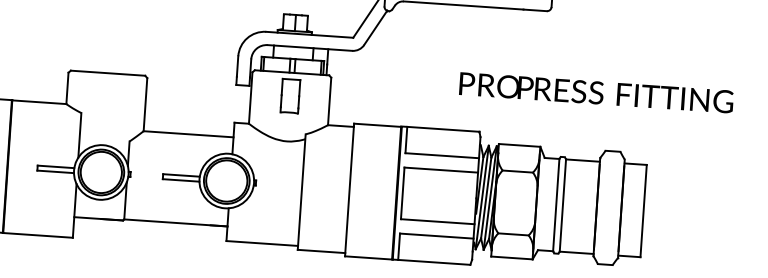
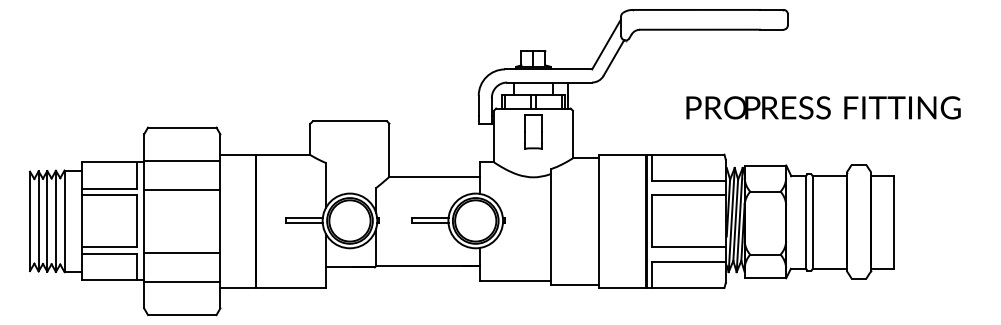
text: (596, 92) -> (823, 107), moved

